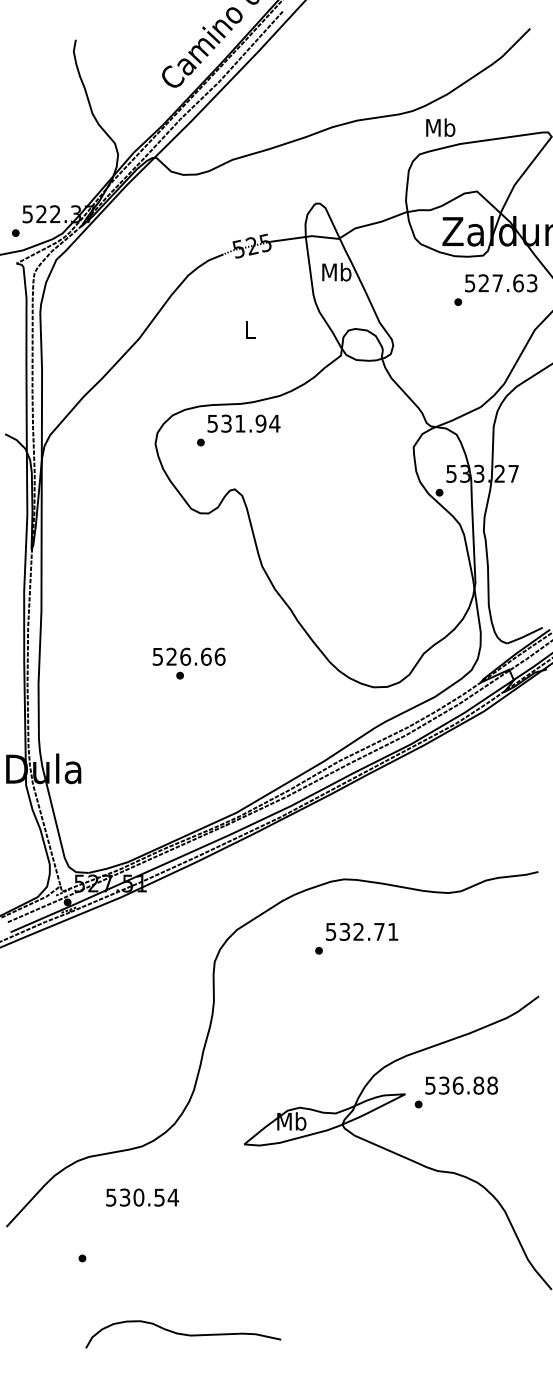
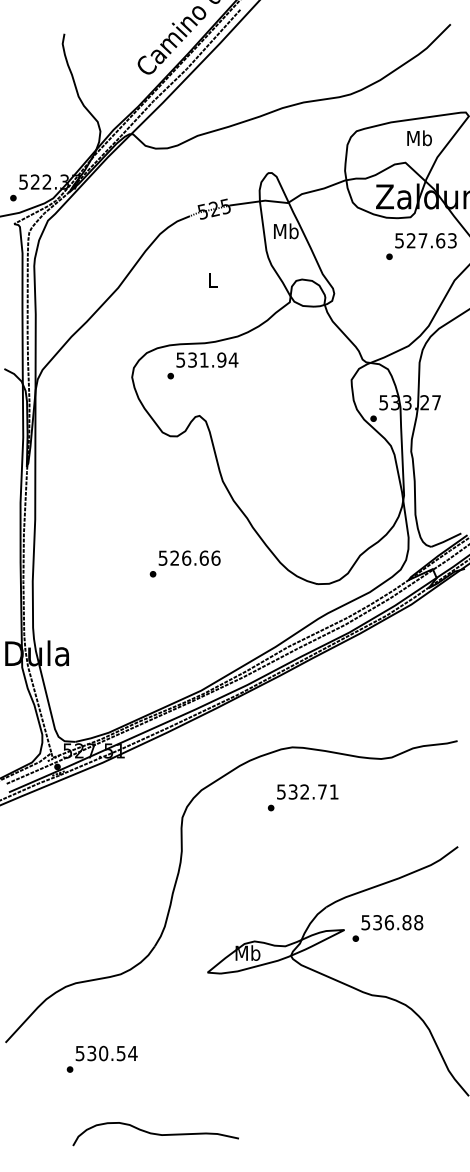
text: (440, 127) -> (419, 138), moved
text: (188, 656) -> (189, 557), moved
text: (142, 1197) -> (106, 1053), moved

